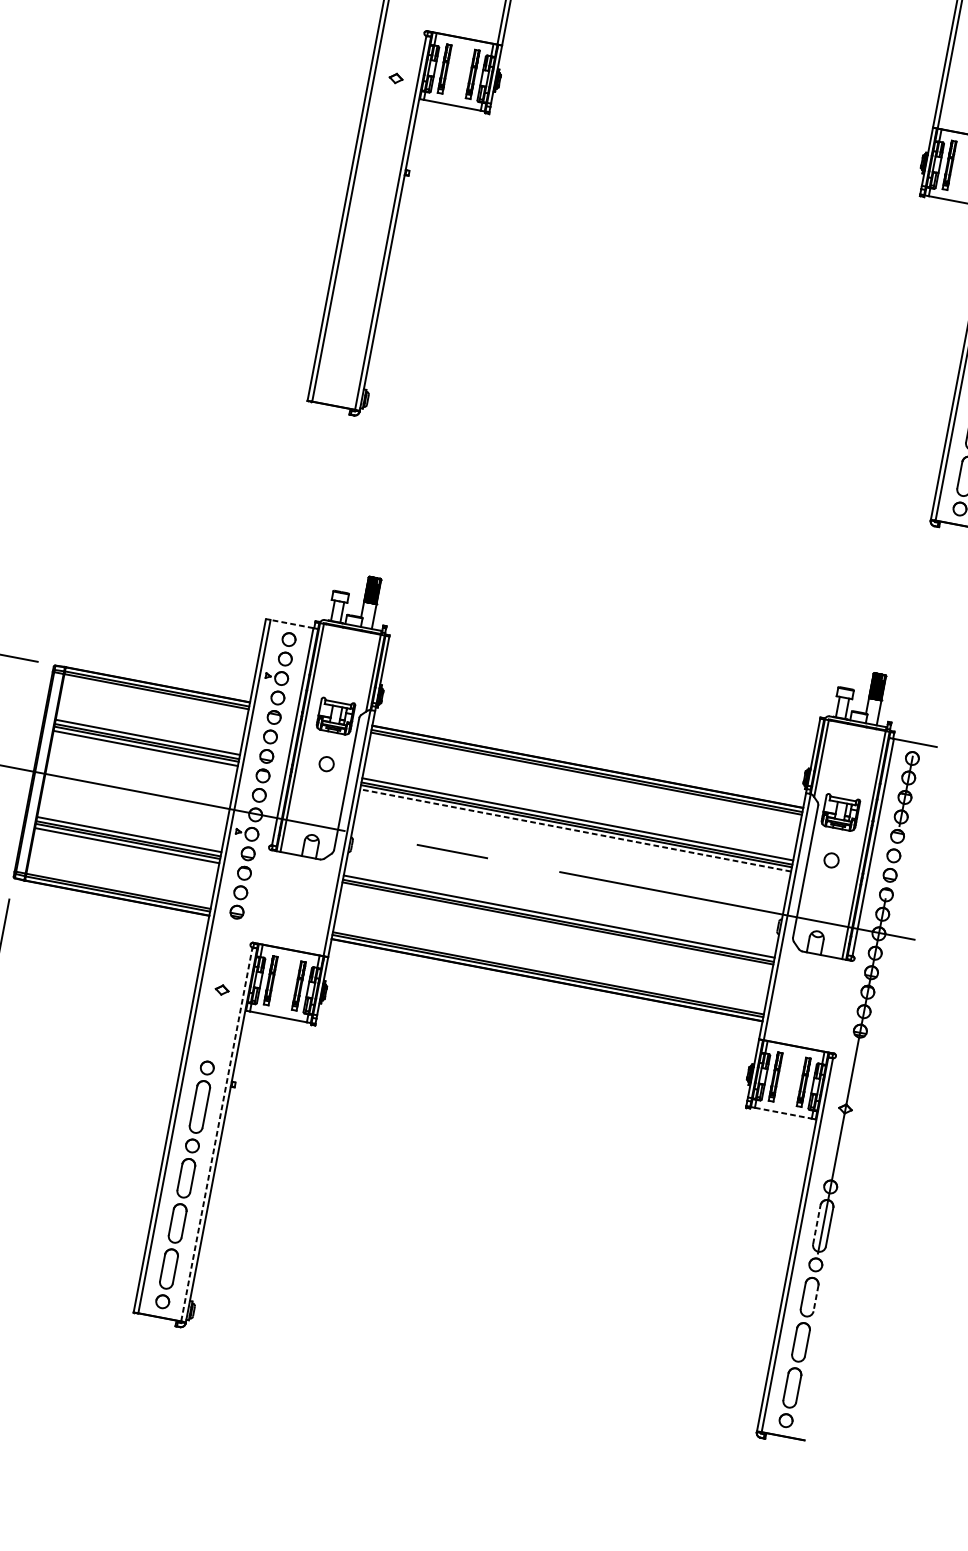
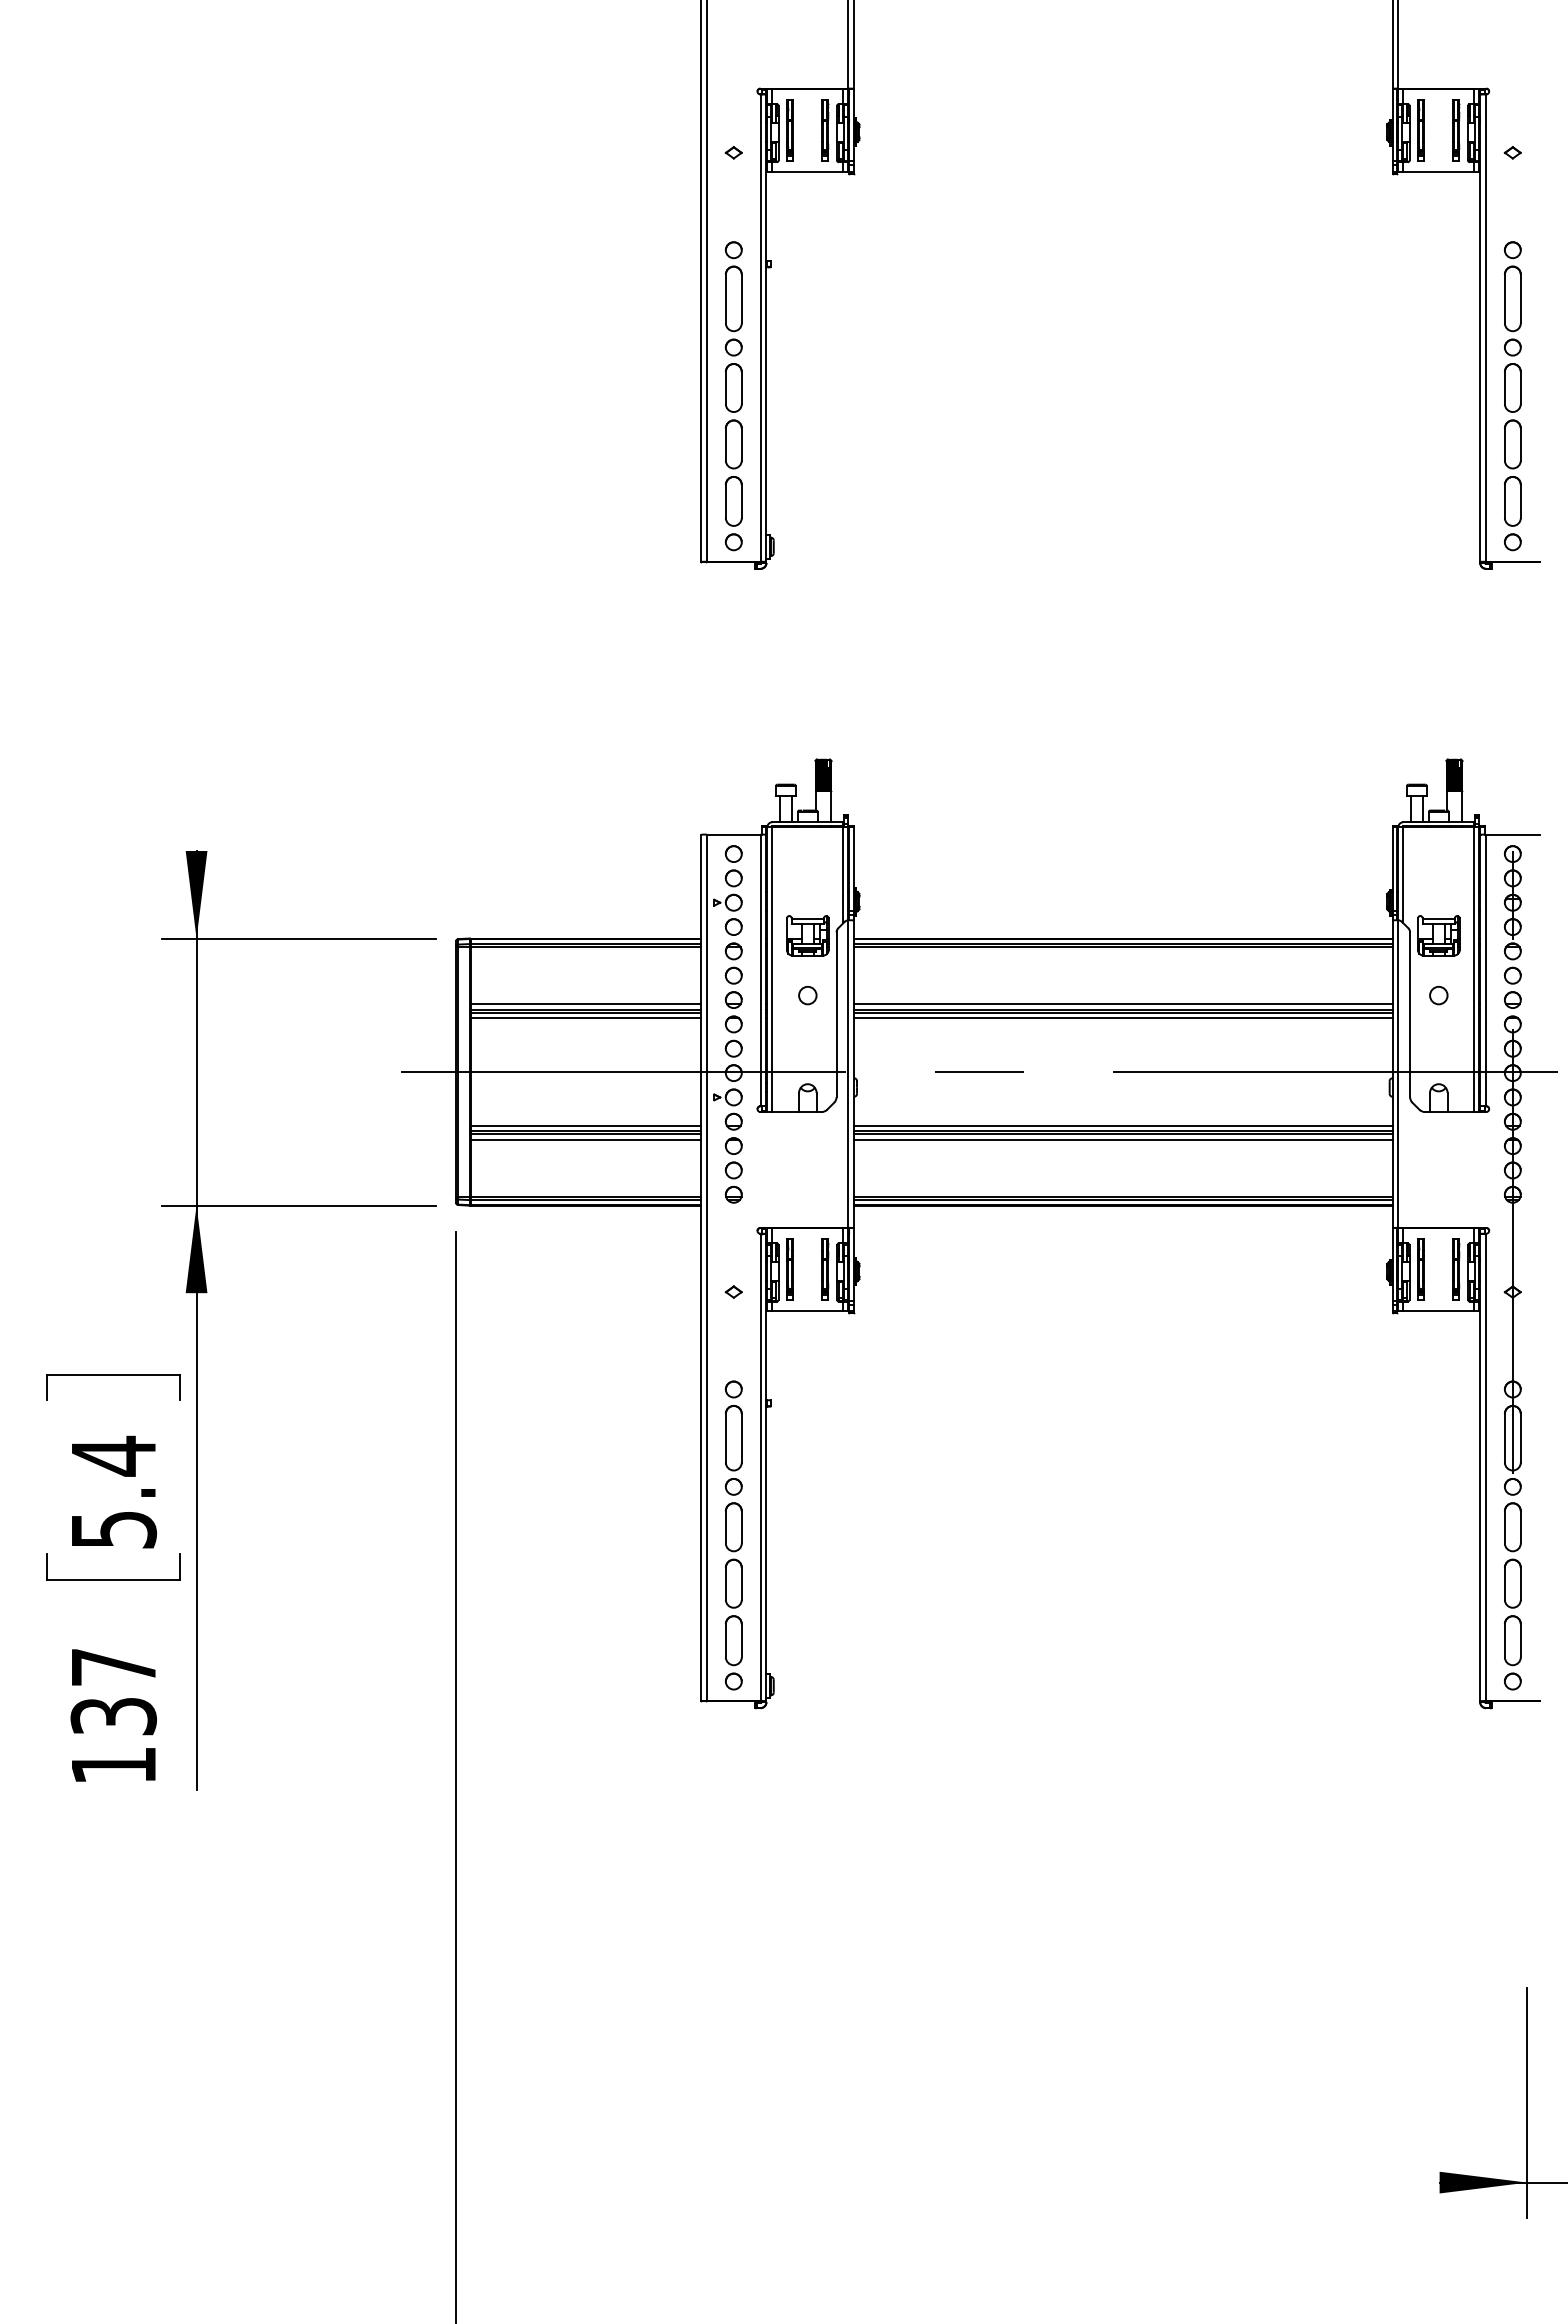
part: (358, 273) -> (733, 396), added
line: (291, 623) -> (733, 834), dashed -> solid
line: (574, 830) -> (1122, 1018), dashed -> solid
line: (557, 927) -> (1123, 1139), added
line: (783, 1113) -> (1438, 1311), dashed -> solid
line: (216, 1134) -> (760, 1467), dashed -> solid
line: (816, 1224) -> (1504, 1437), dashed -> solid
line: (815, 1298) -> (1520, 1527), dashed -> solid

